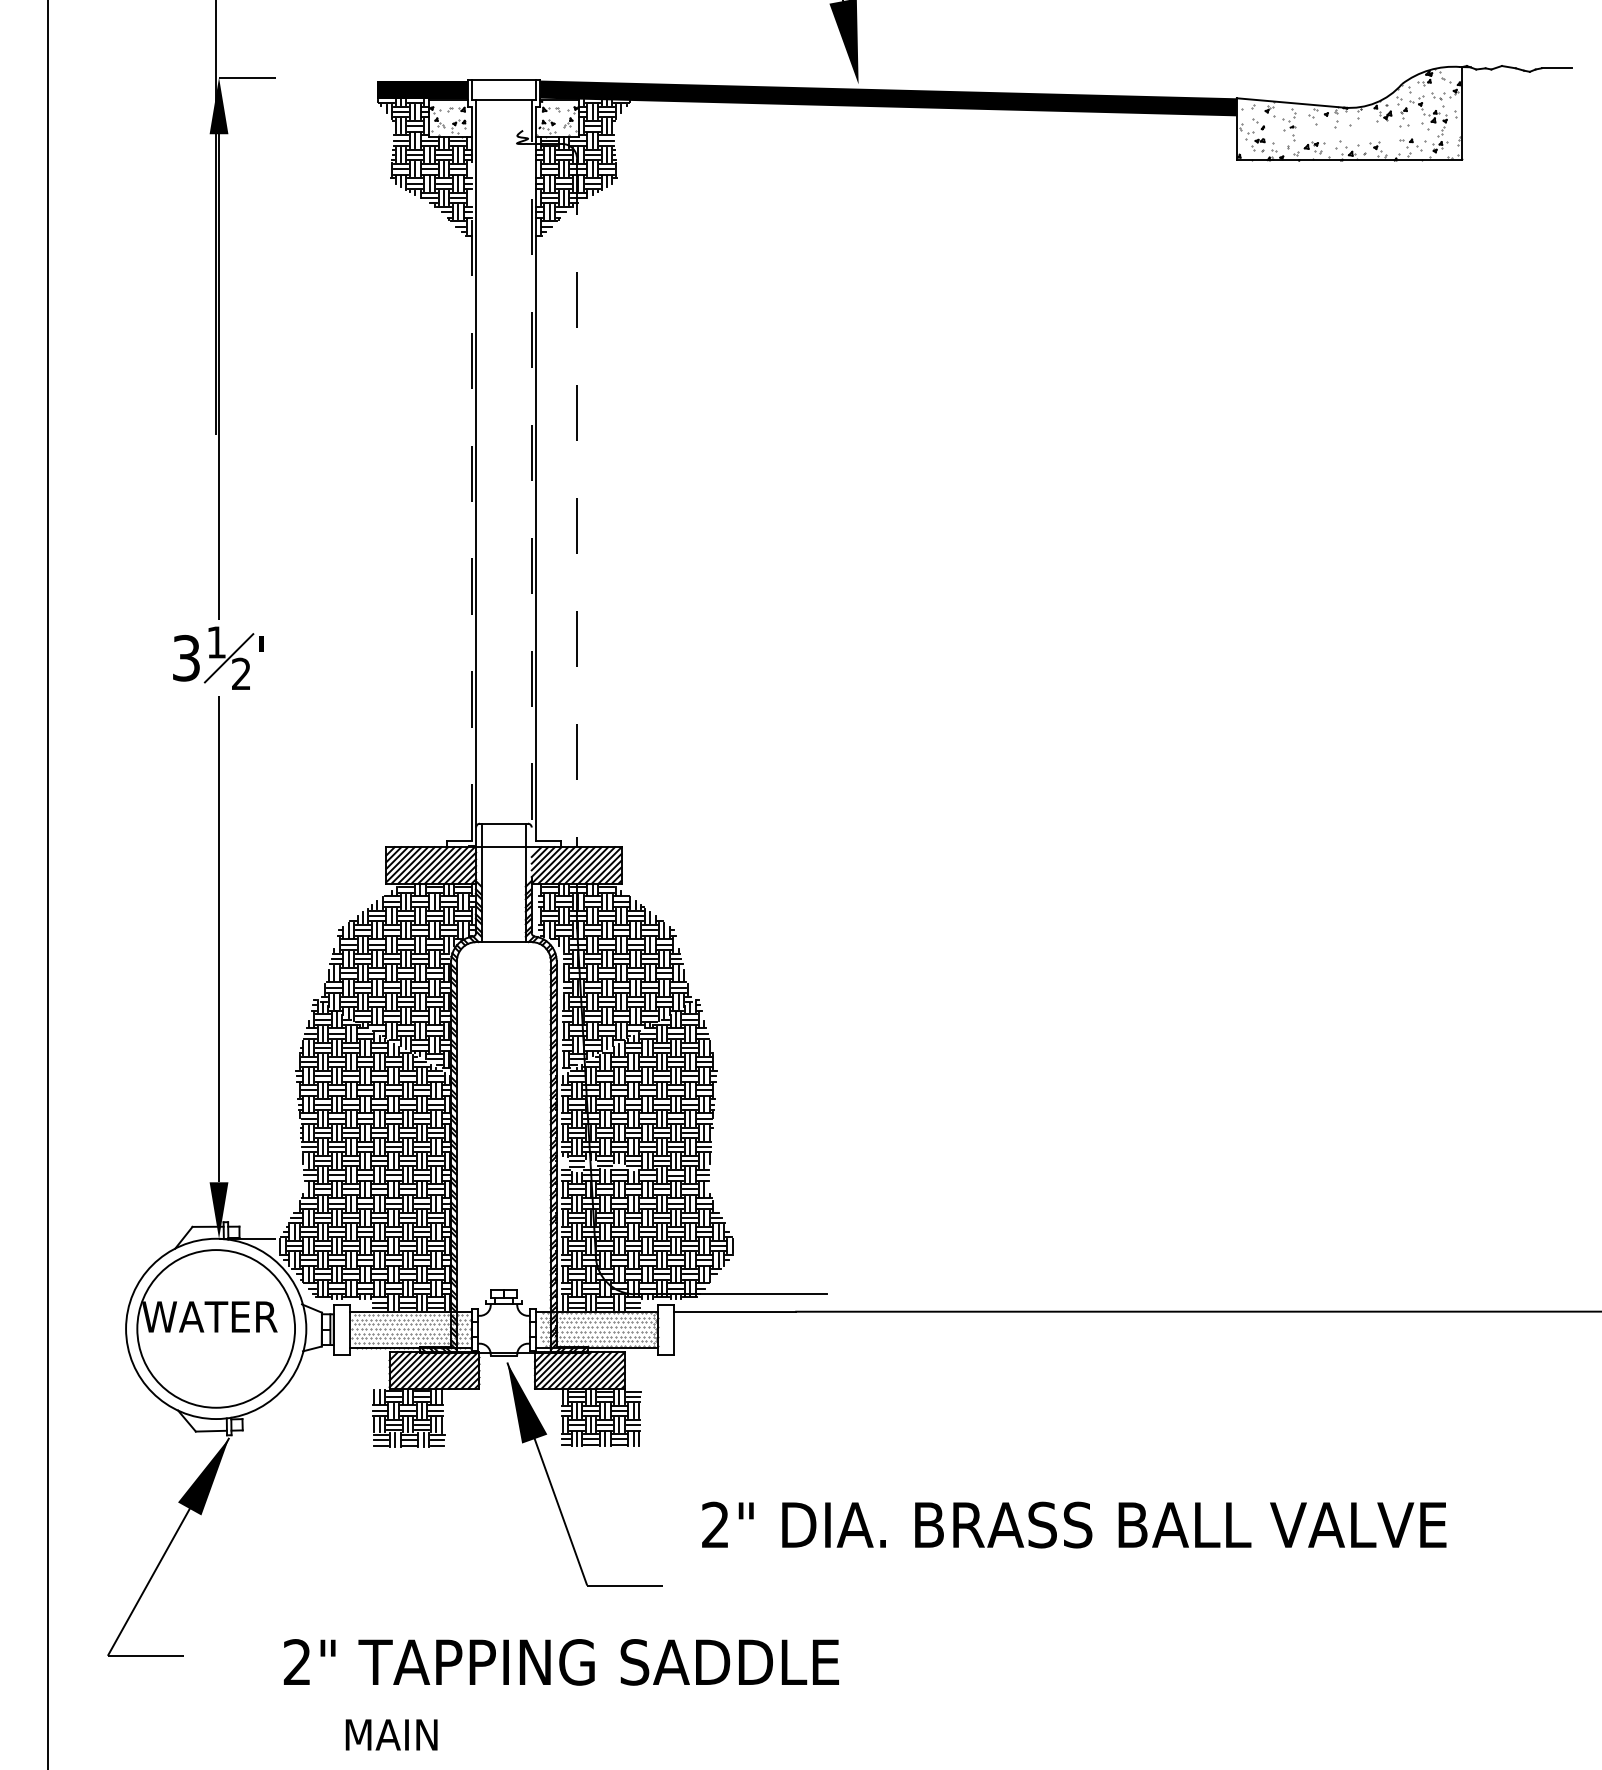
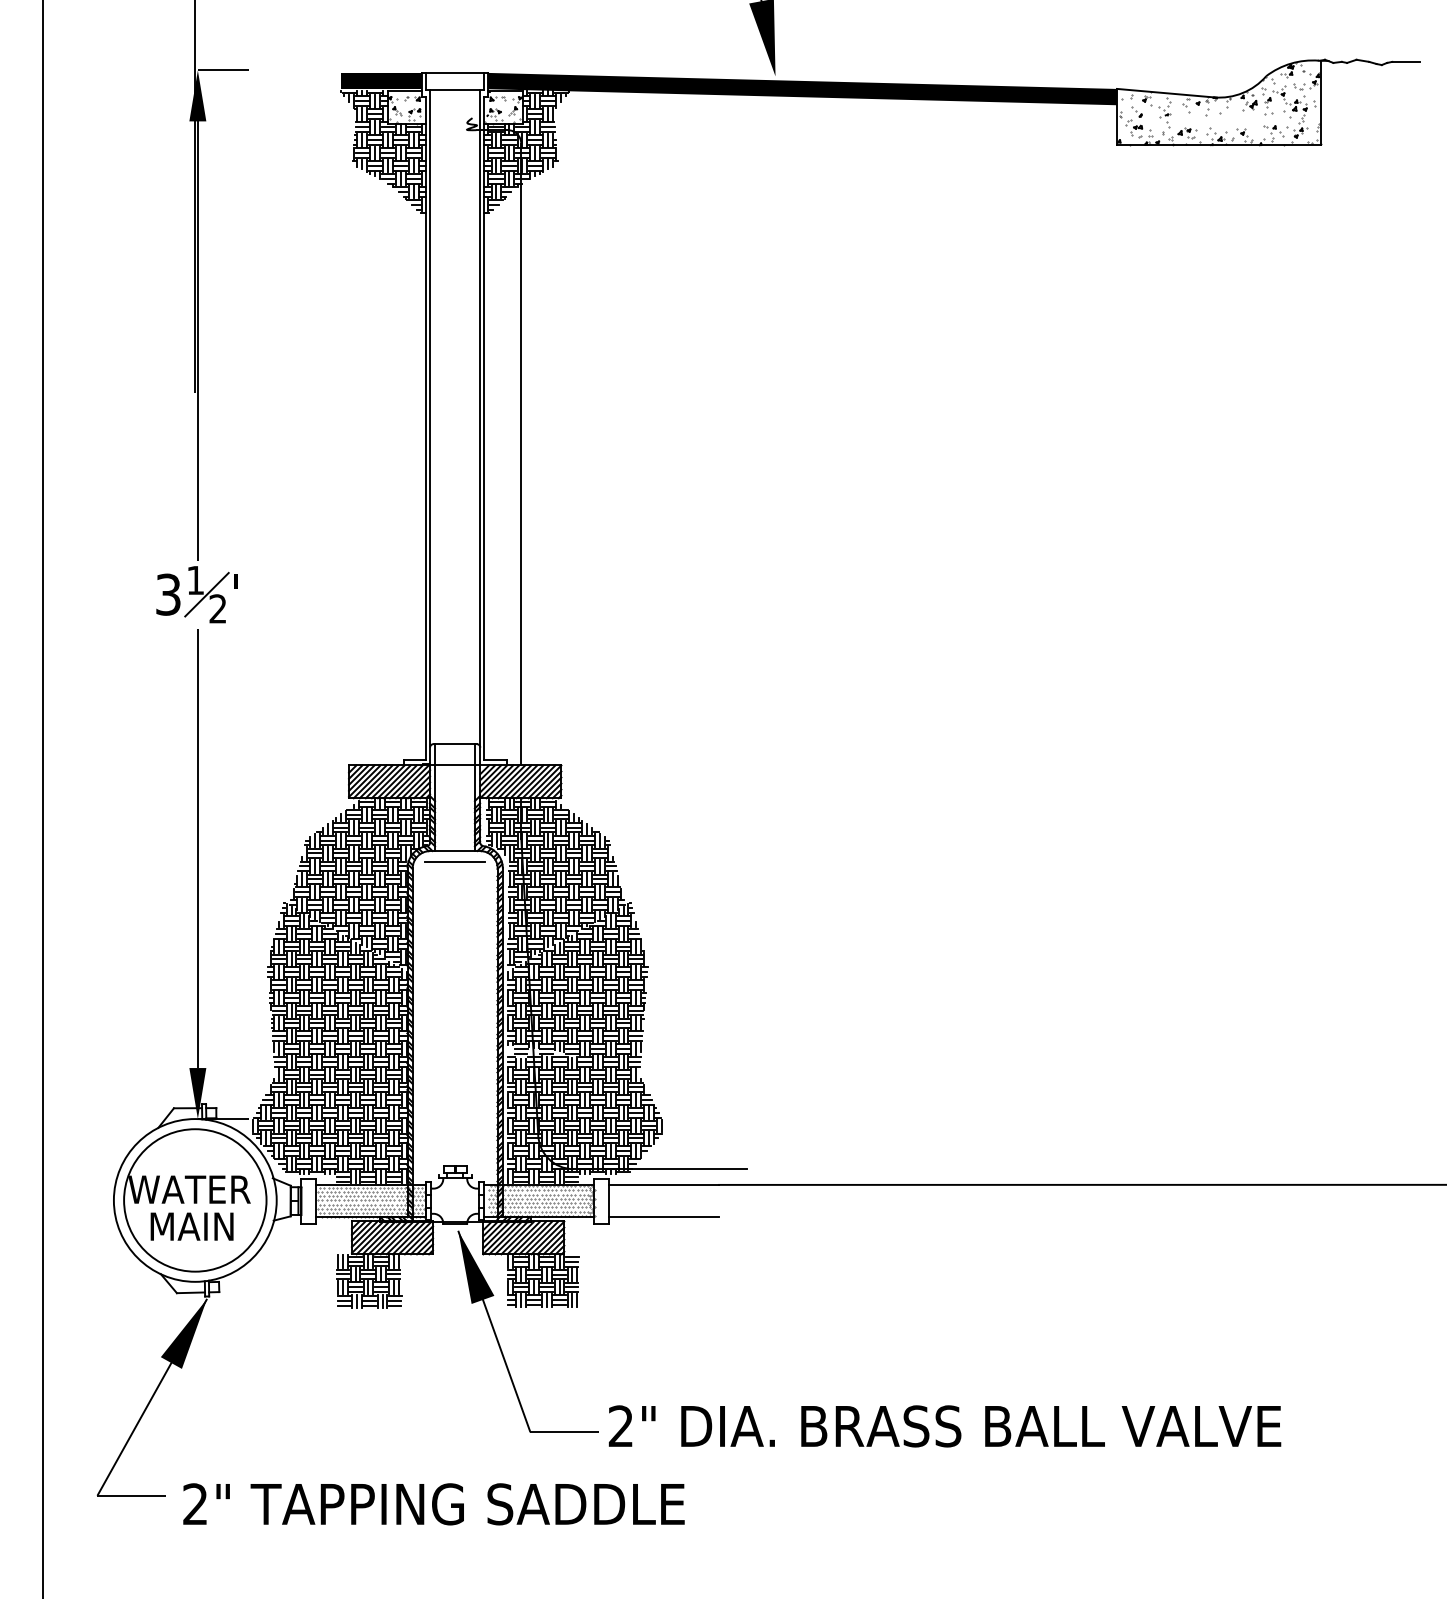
line: (471, 474) -> (425, 428), dashed -> solid
line: (577, 503) -> (521, 454), dashed -> solid
line: (531, 516) -> (480, 466), dashed -> solid
line: (503, 954) -> (454, 862), added
line: (735, 1347) -> (664, 1217), added
text: (1074, 1524) -> (945, 1425), moved
text: (561, 1662) -> (434, 1504), moved
text: (391, 1734) -> (191, 1226), moved

